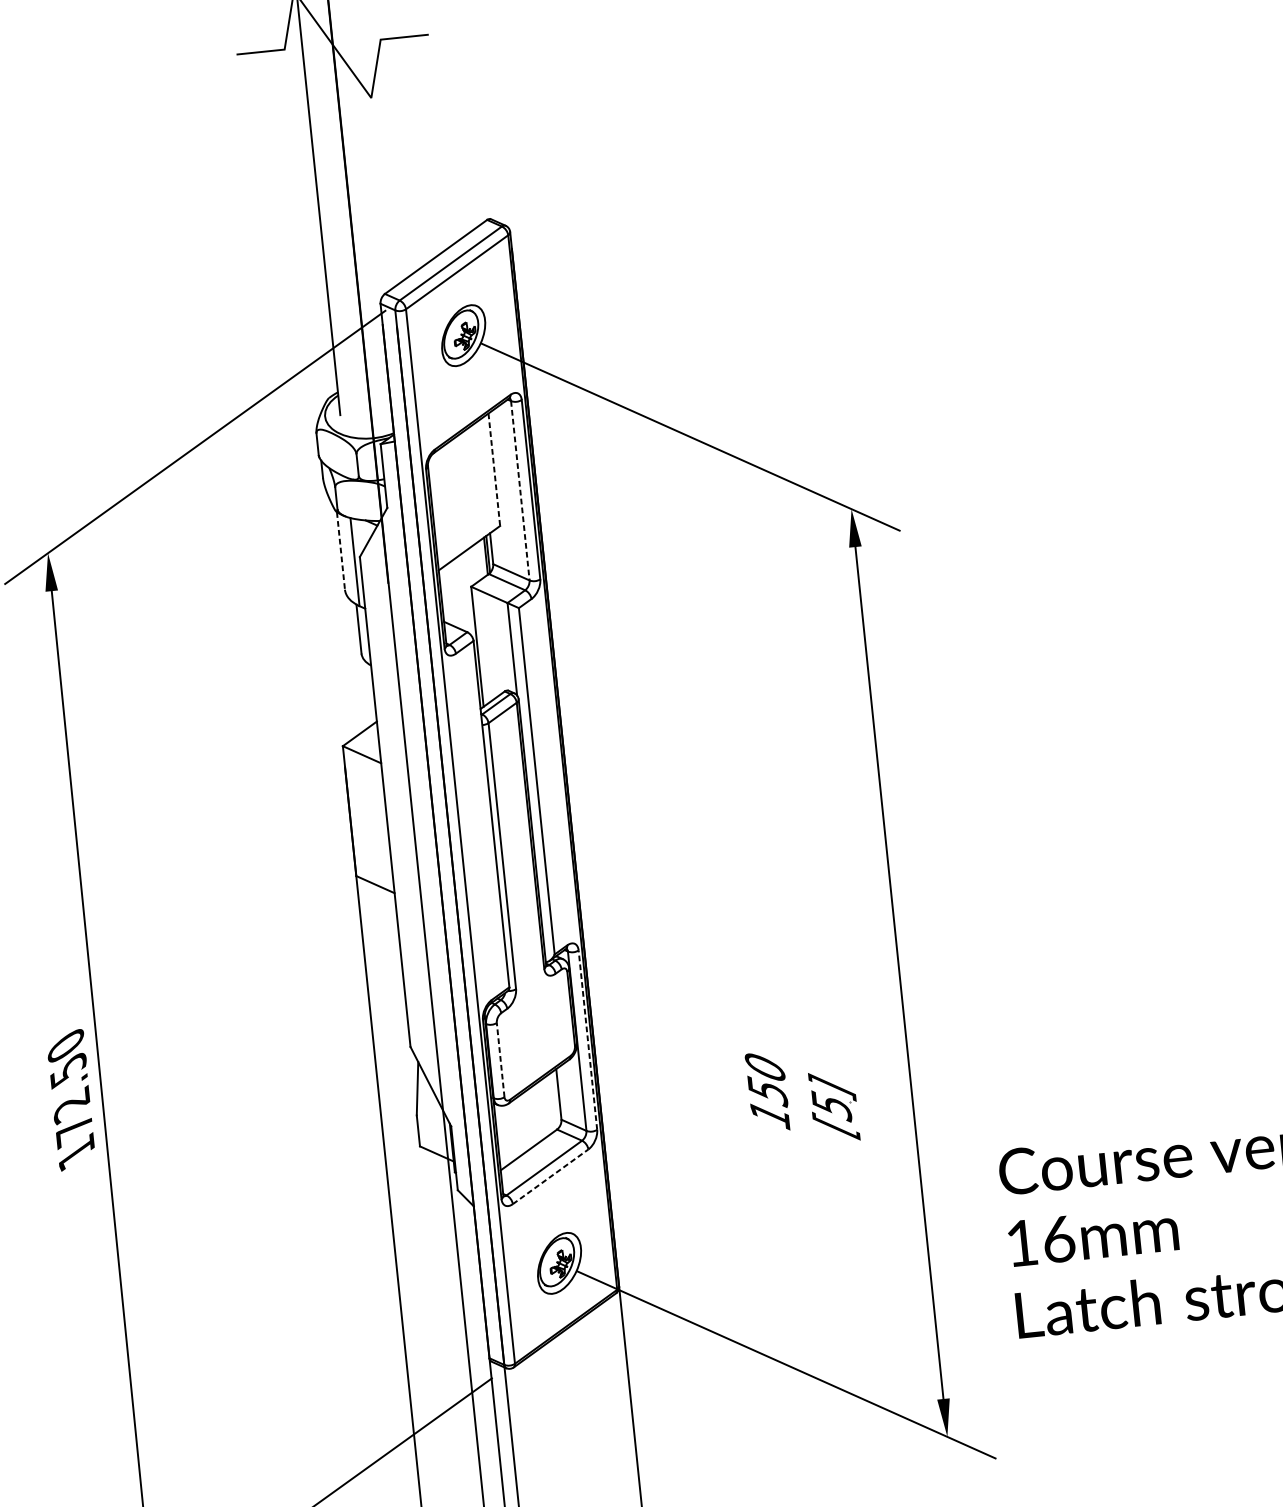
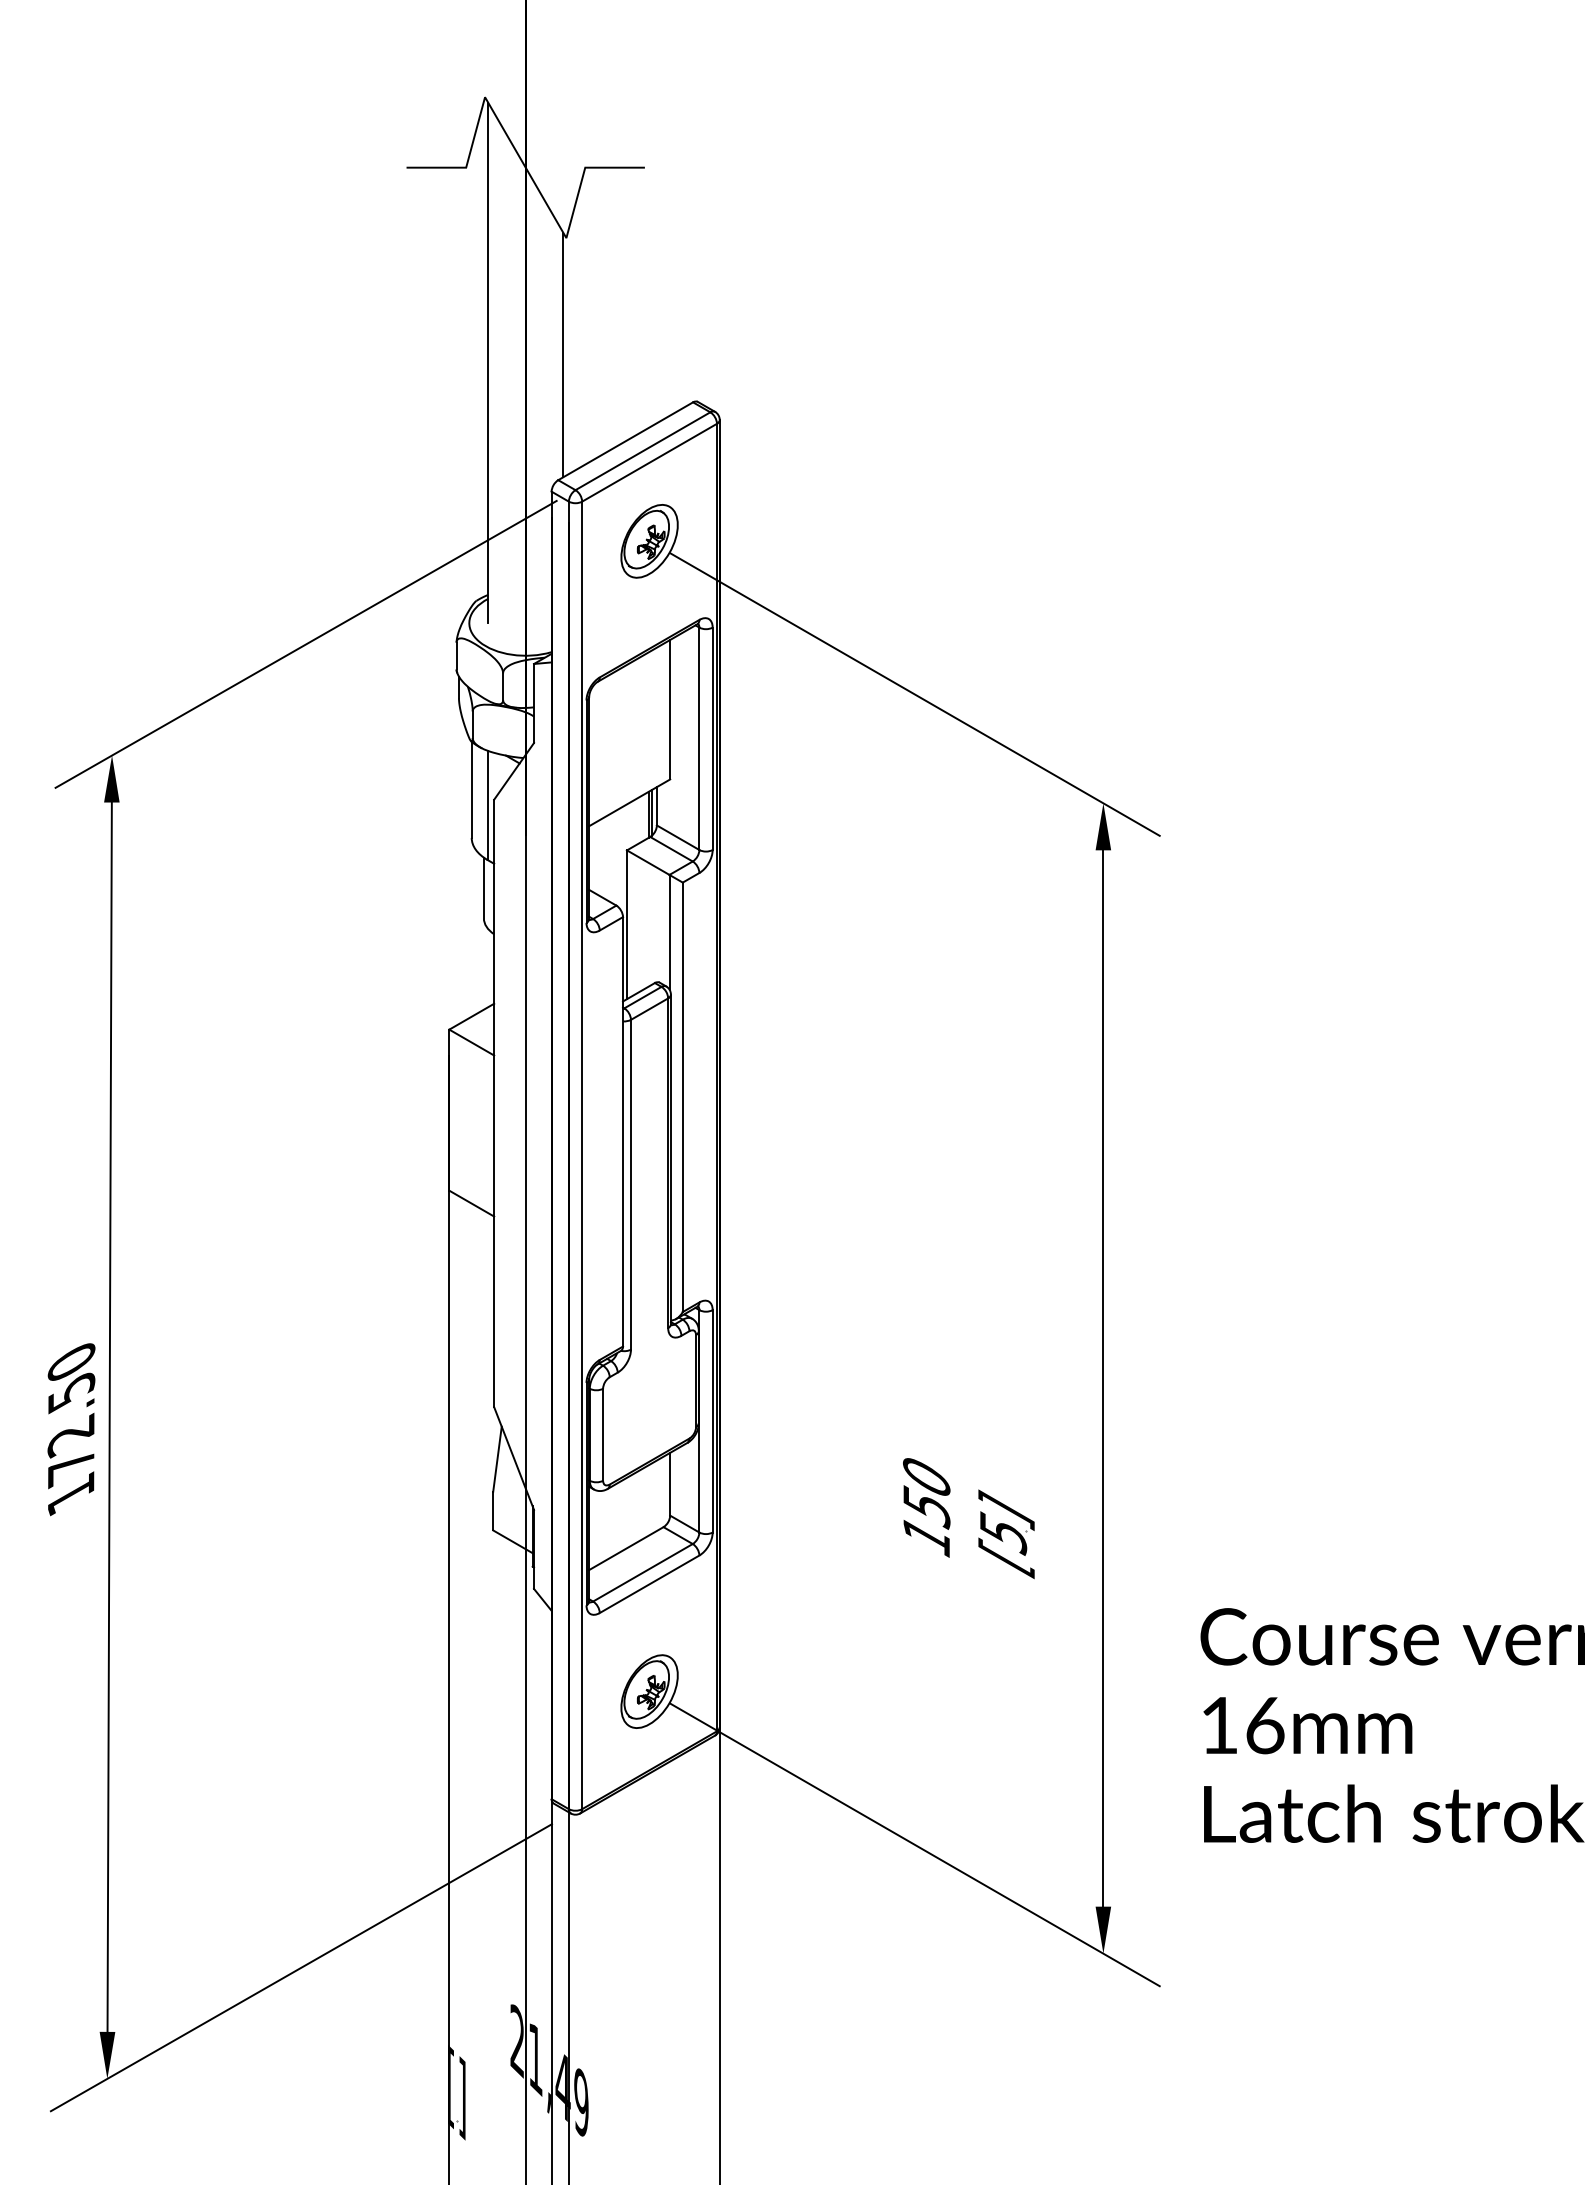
line: (378, 192) -> (563, 354), added
line: (494, 469) -> (670, 709), dashed -> solid
line: (520, 491) -> (699, 739), dashed -> solid
line: (340, 551) -> (471, 790), dashed -> solid
line: (587, 1039) -> (712, 1420), dashed -> solid
line: (500, 1059) -> (603, 1434), dashed -> solid
line: (550, 1176) -> (649, 1584), dashed -> solid

